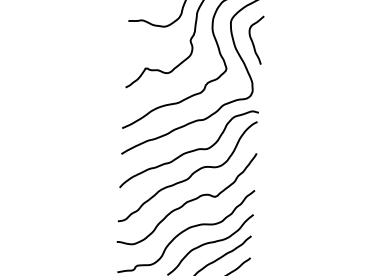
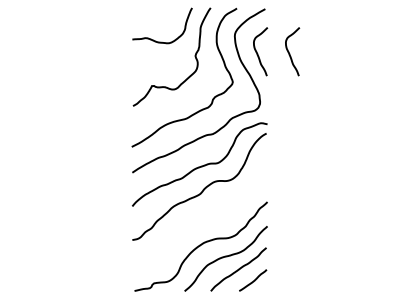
curve: (285, 43) -> (290, 53), added
curve: (188, 200) -> (201, 215), removed

